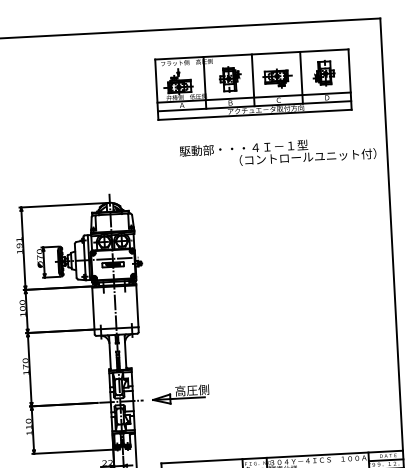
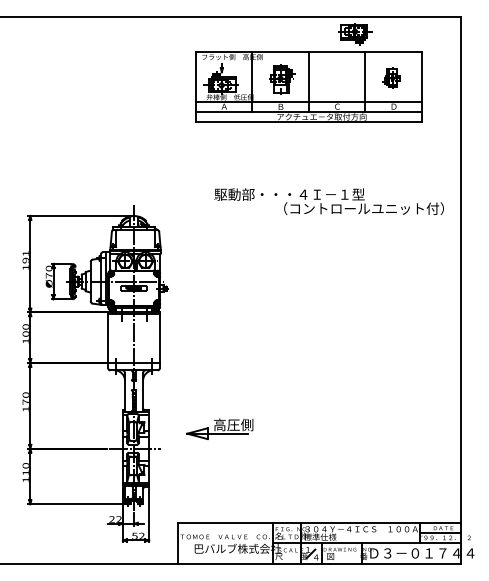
part: (323, 72) -> (391, 77), size x0.7
part: (277, 78) -> (355, 34), moved
text: (277, 152) -> (328, 201), moved
part: (180, 394) -> (219, 428), moved

